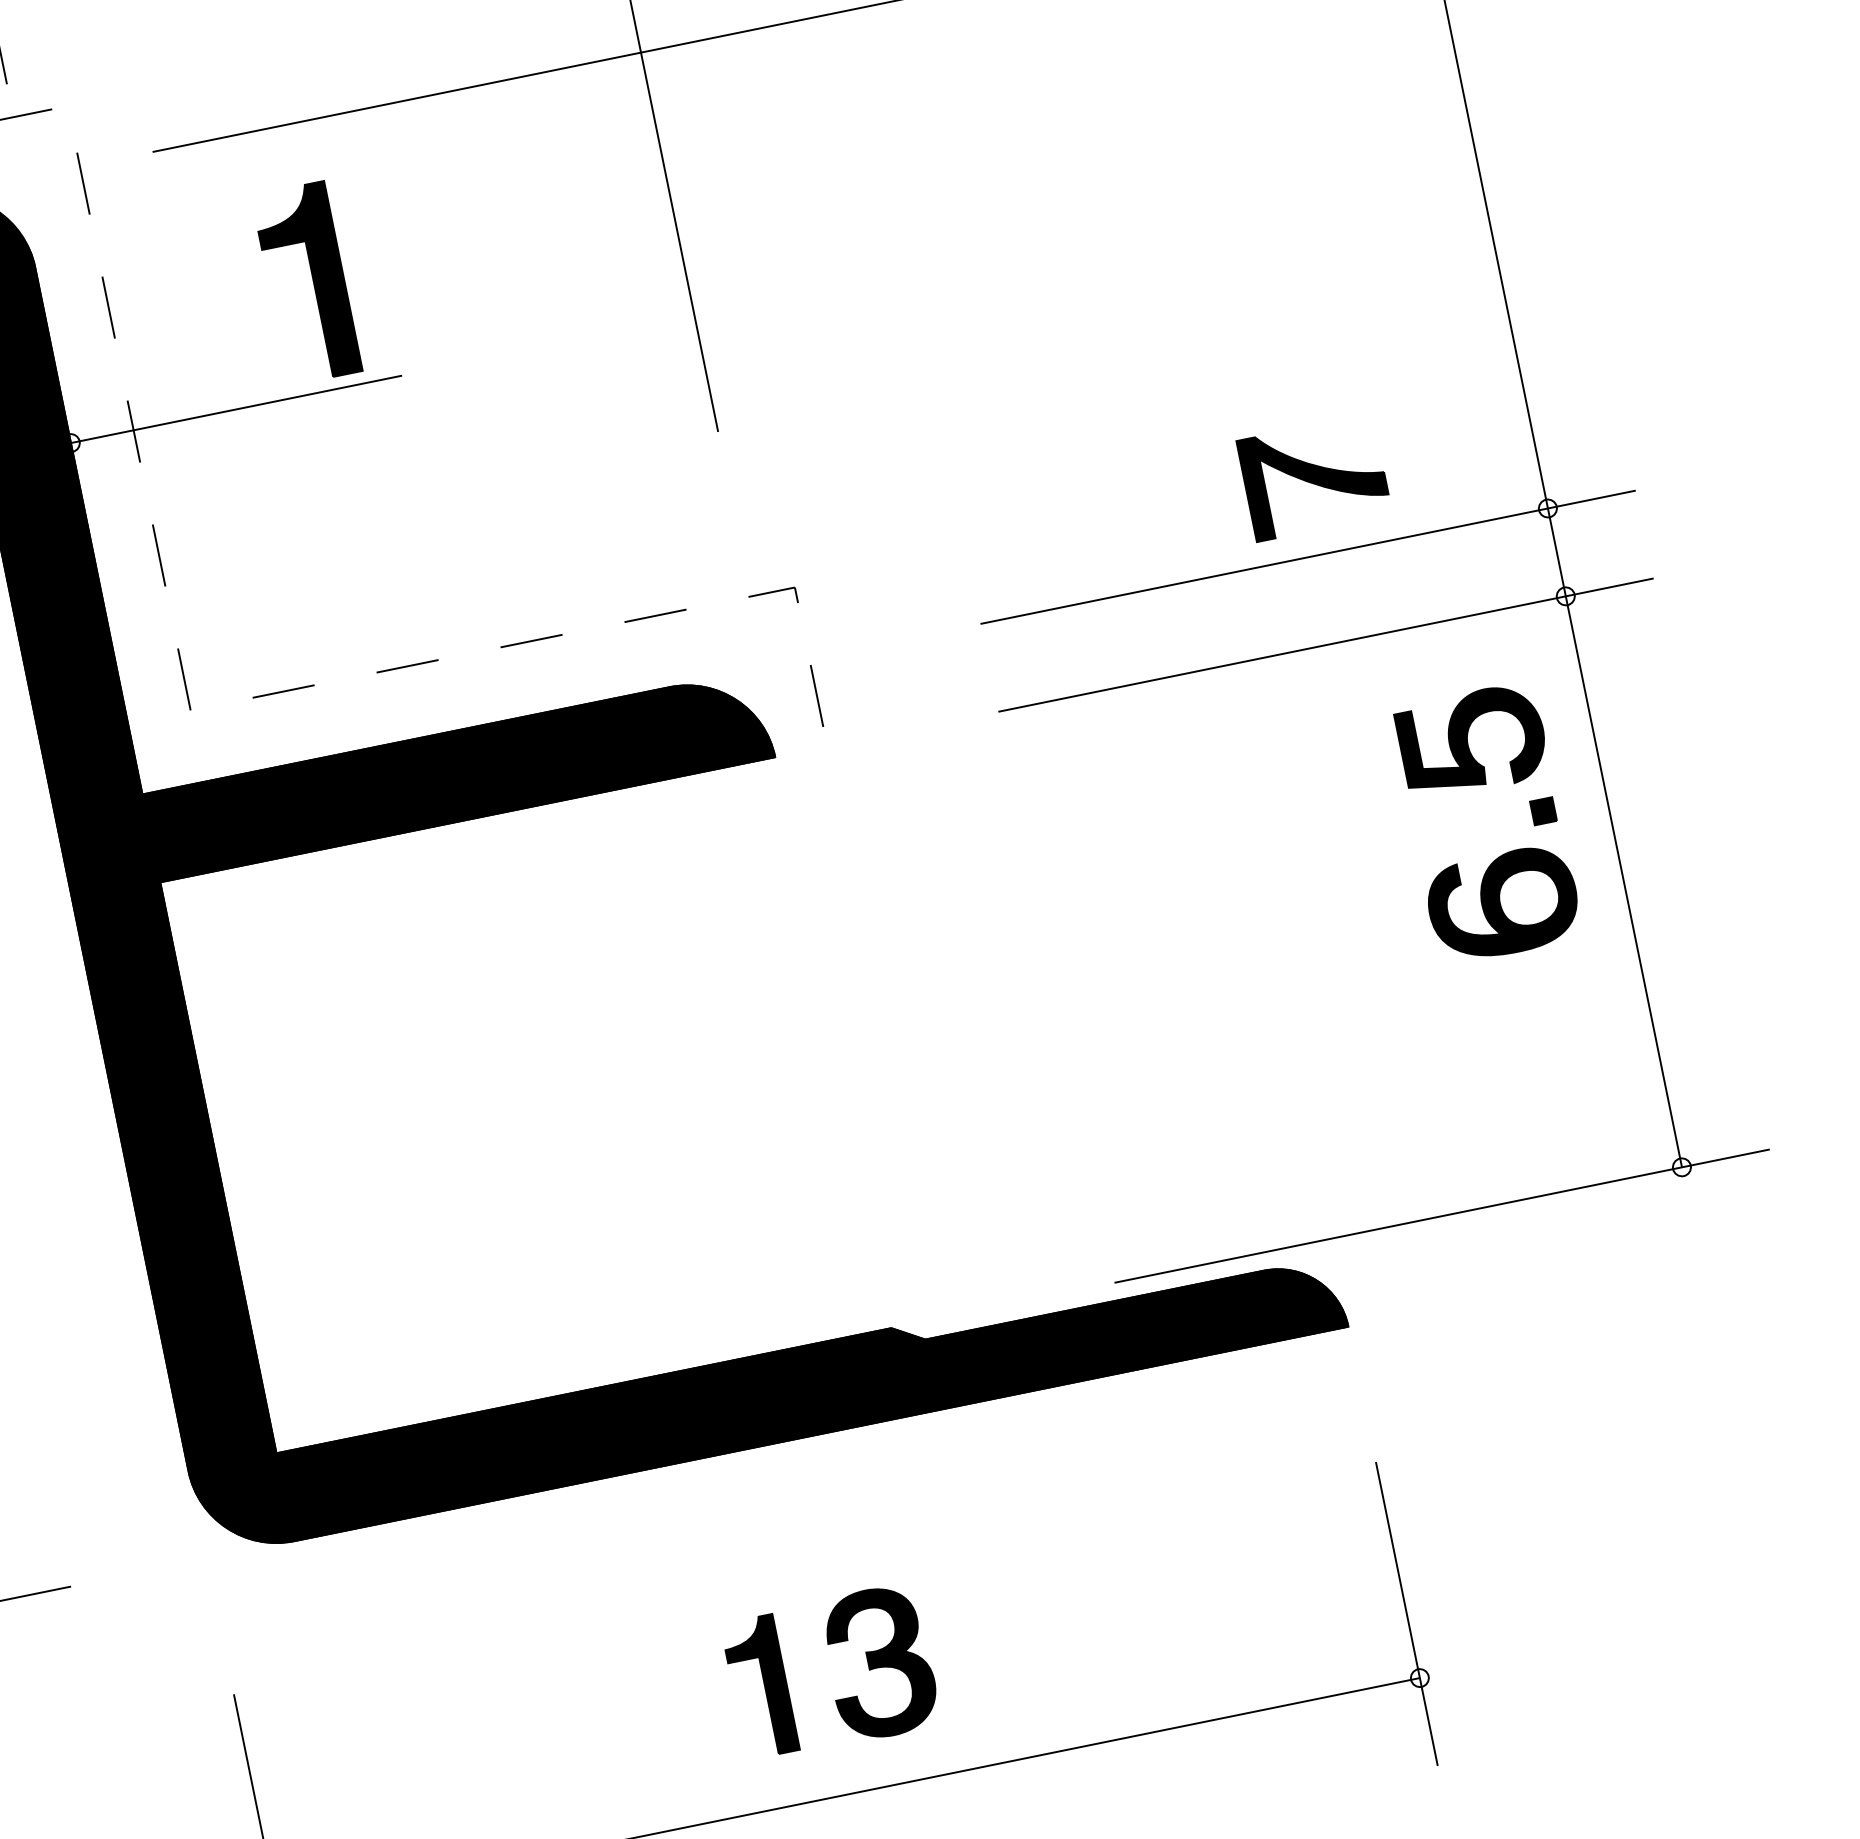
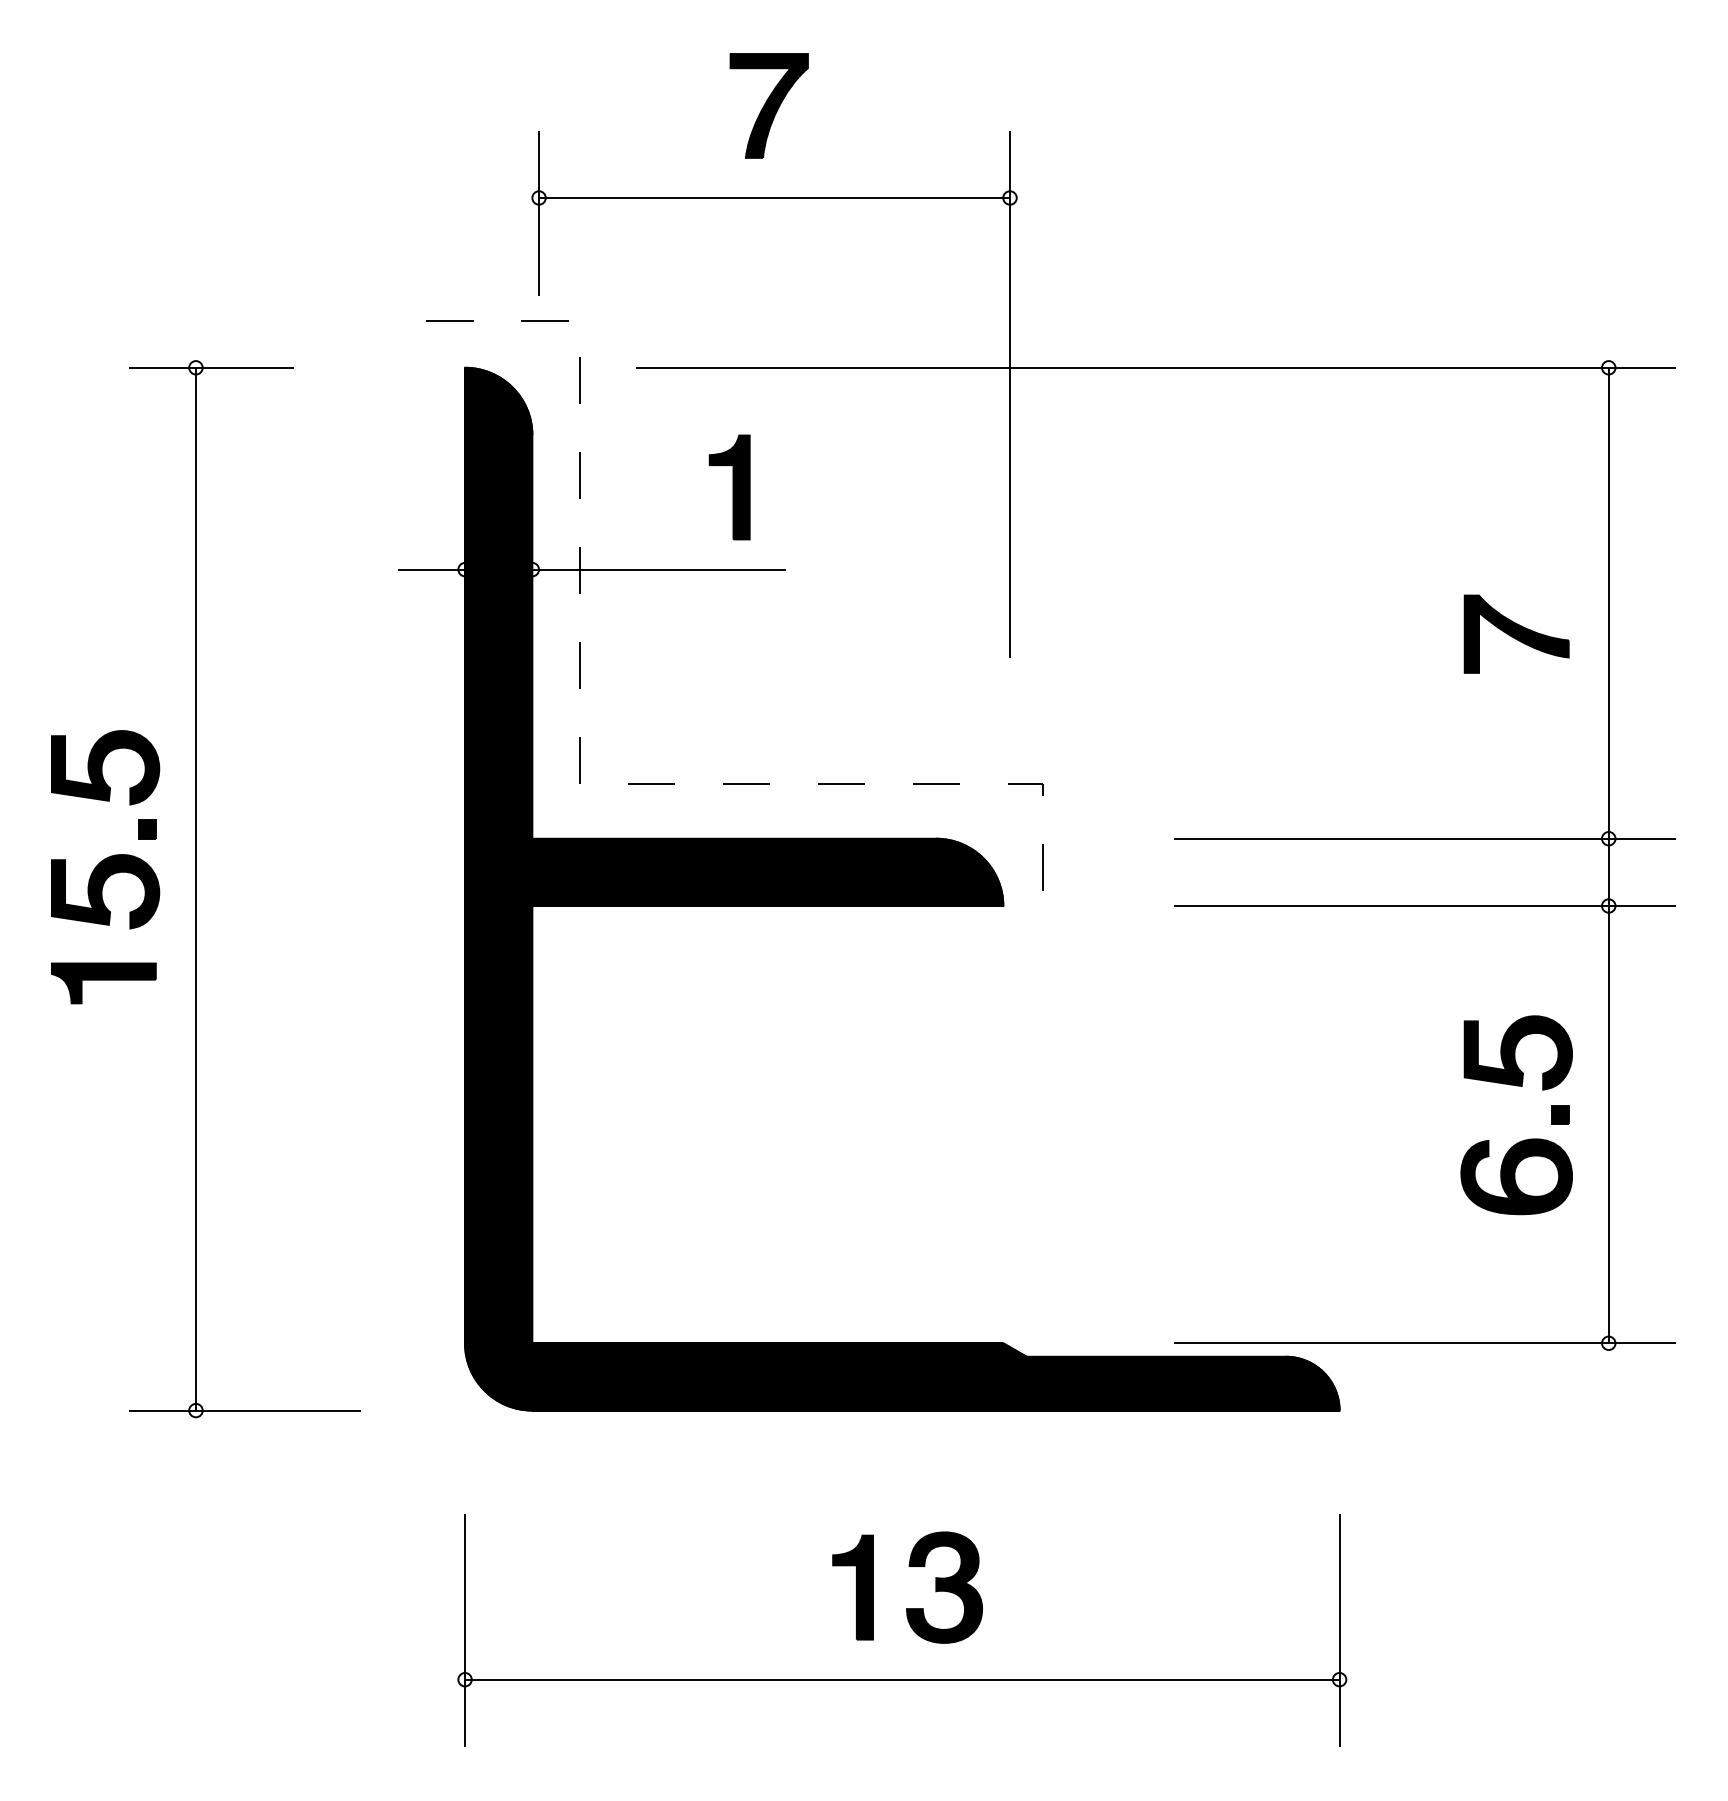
part: (306, 283) -> (729, 487), size x0.71
part: (1314, 476) -> (1516, 633), moved
part: (1503, 853) -> (1524, 1139), moved

